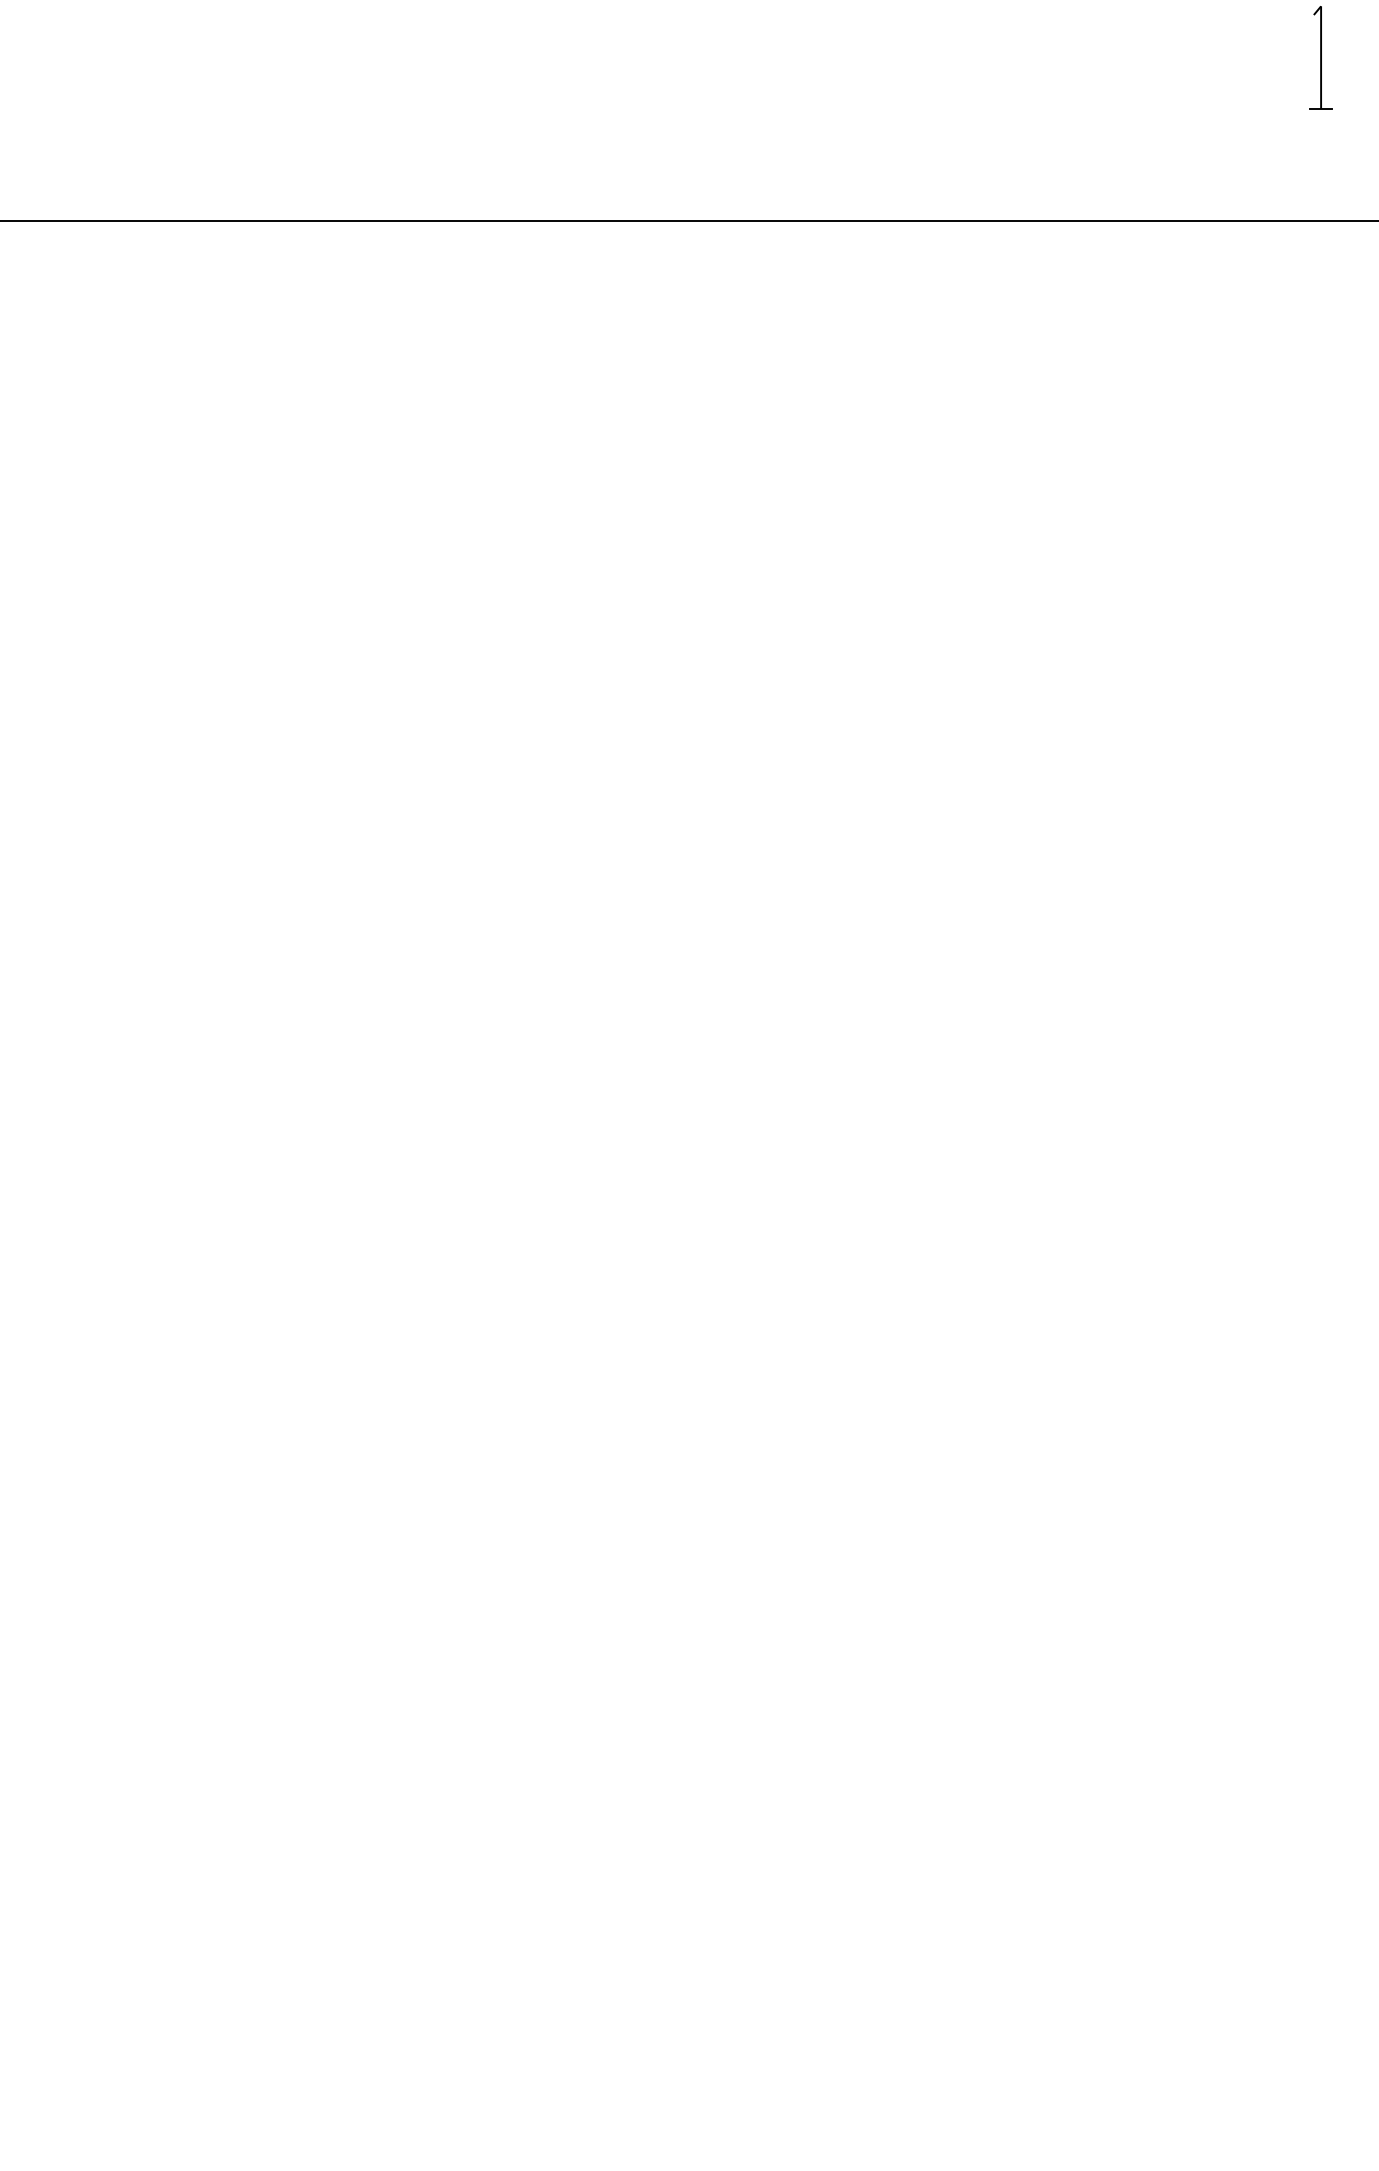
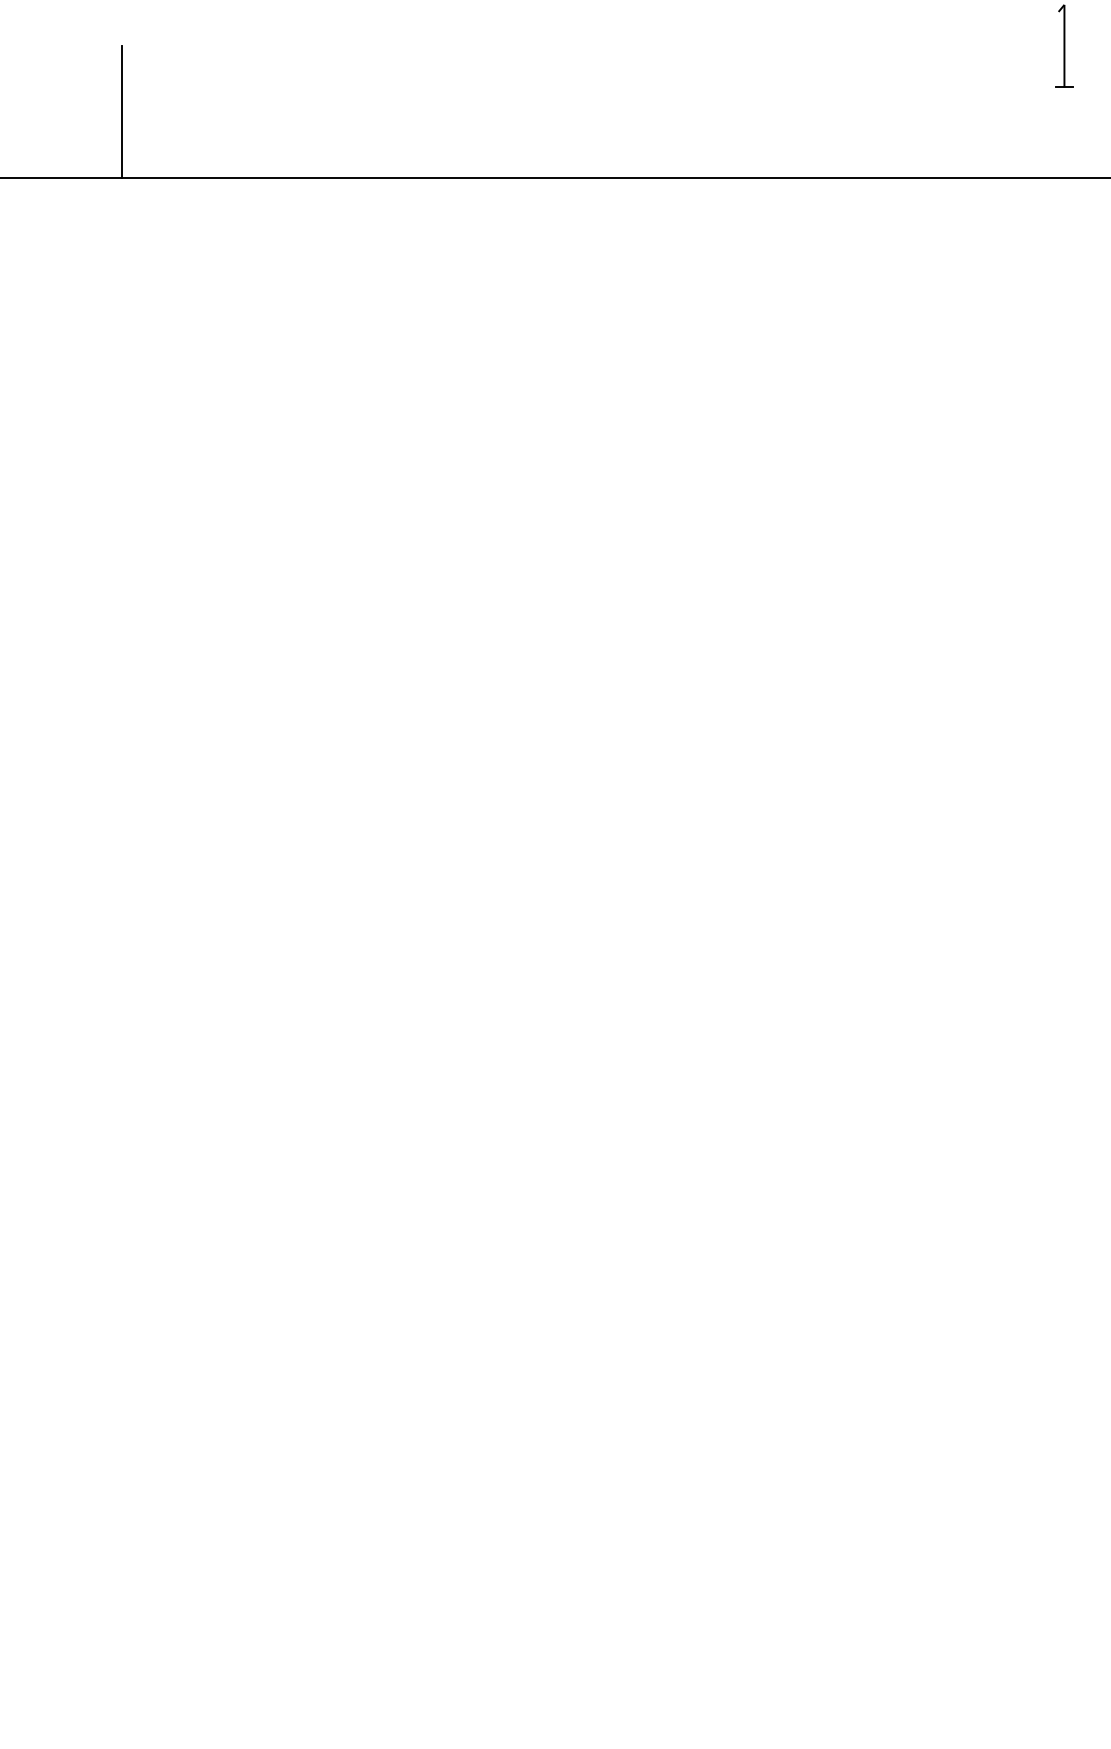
line: (151, 139) -> (121, 112), added

